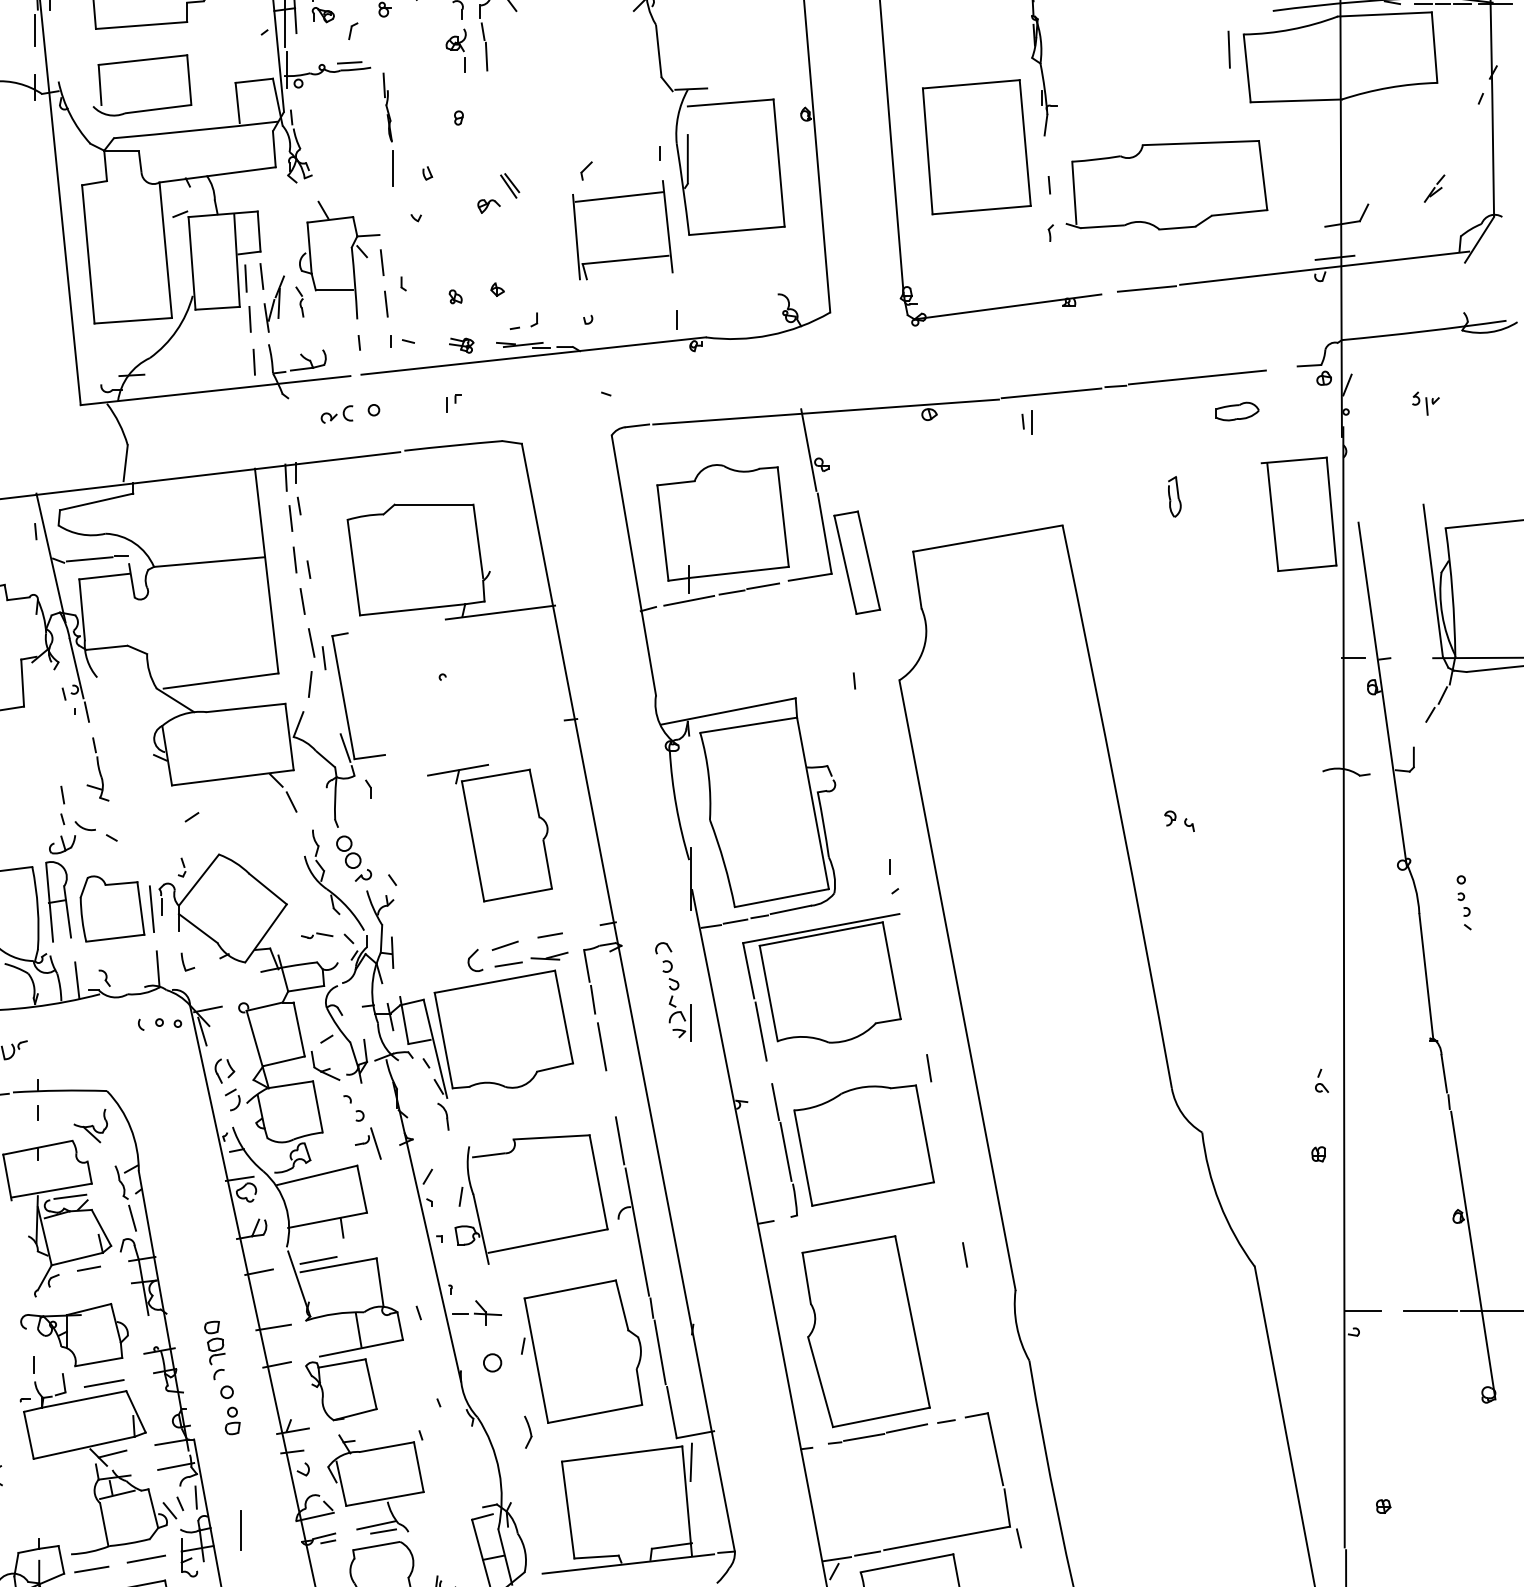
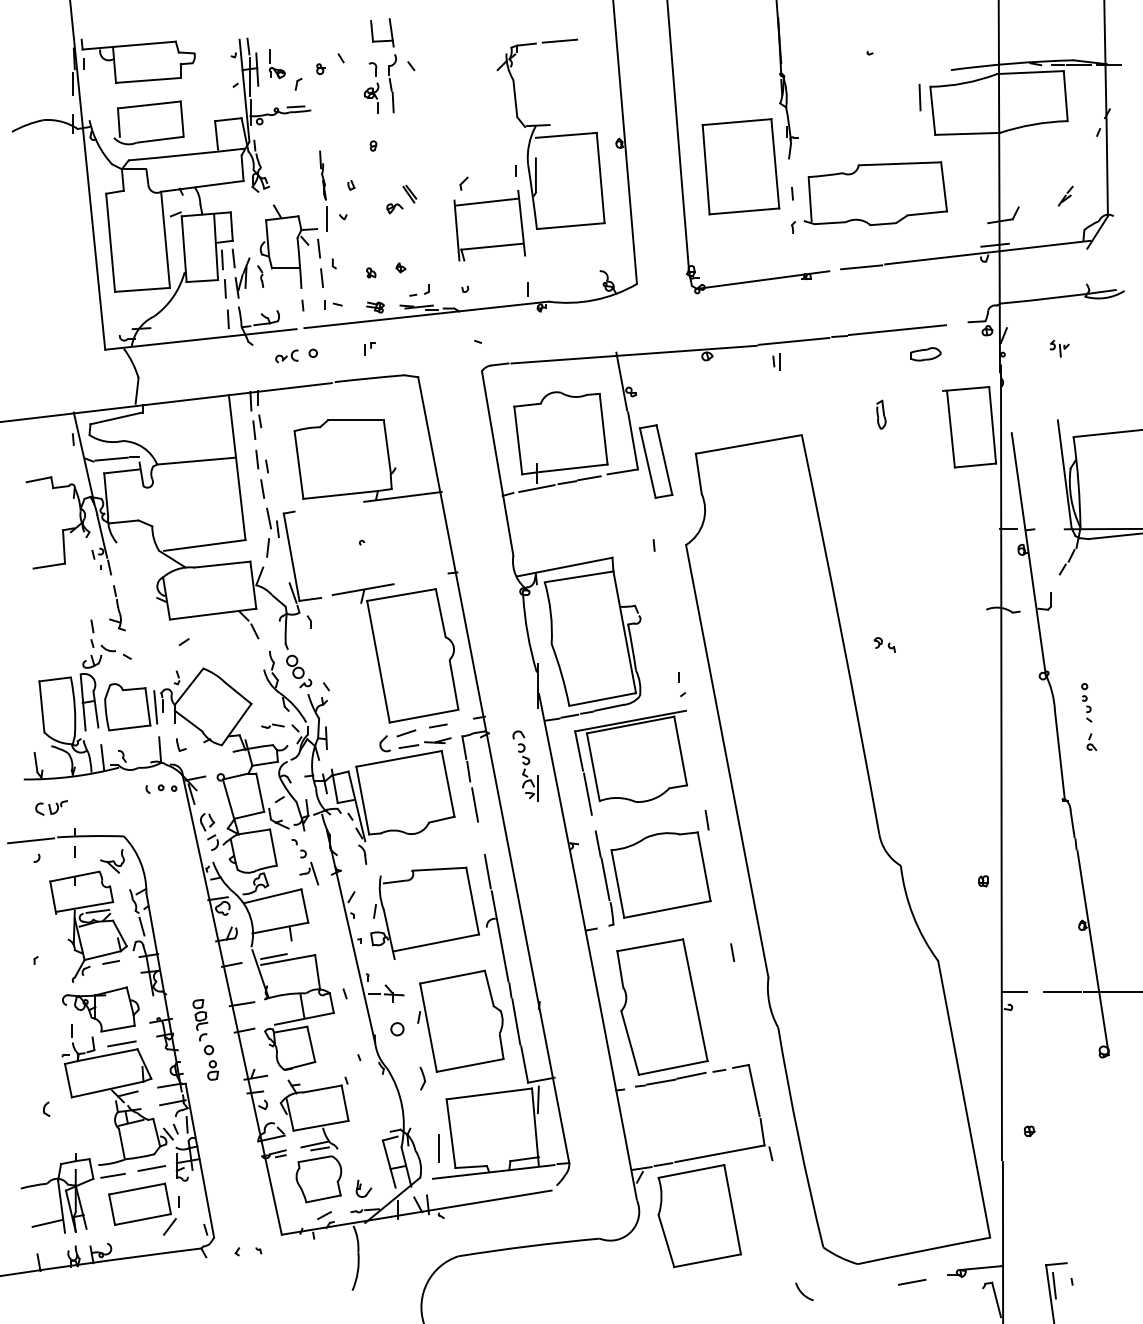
part: (388, 128) -> (323, 190), moved
part: (489, 833) -> (395, 653), size x1.43
part: (1321, 1079) -> (1091, 741), moved
line: (240, 1530) -> (438, 1148), moved

